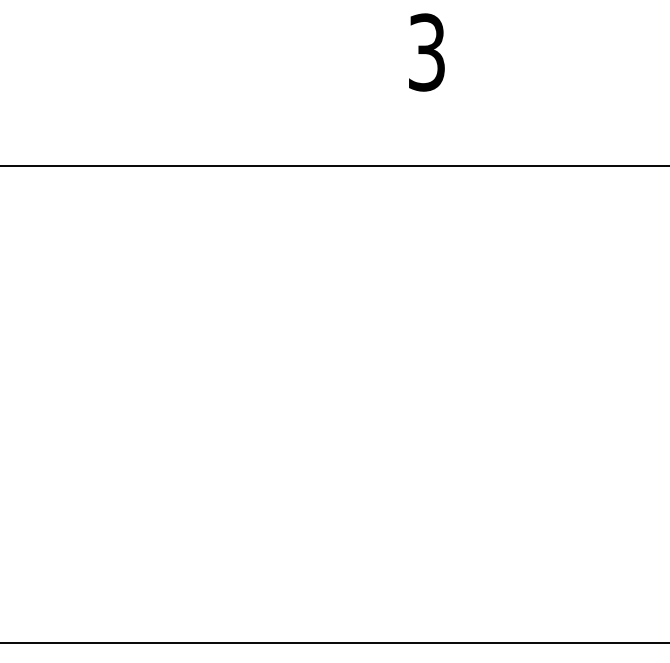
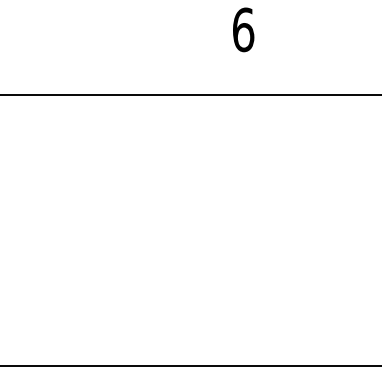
text: (427, 51) -> (243, 29), 3 -> 6

